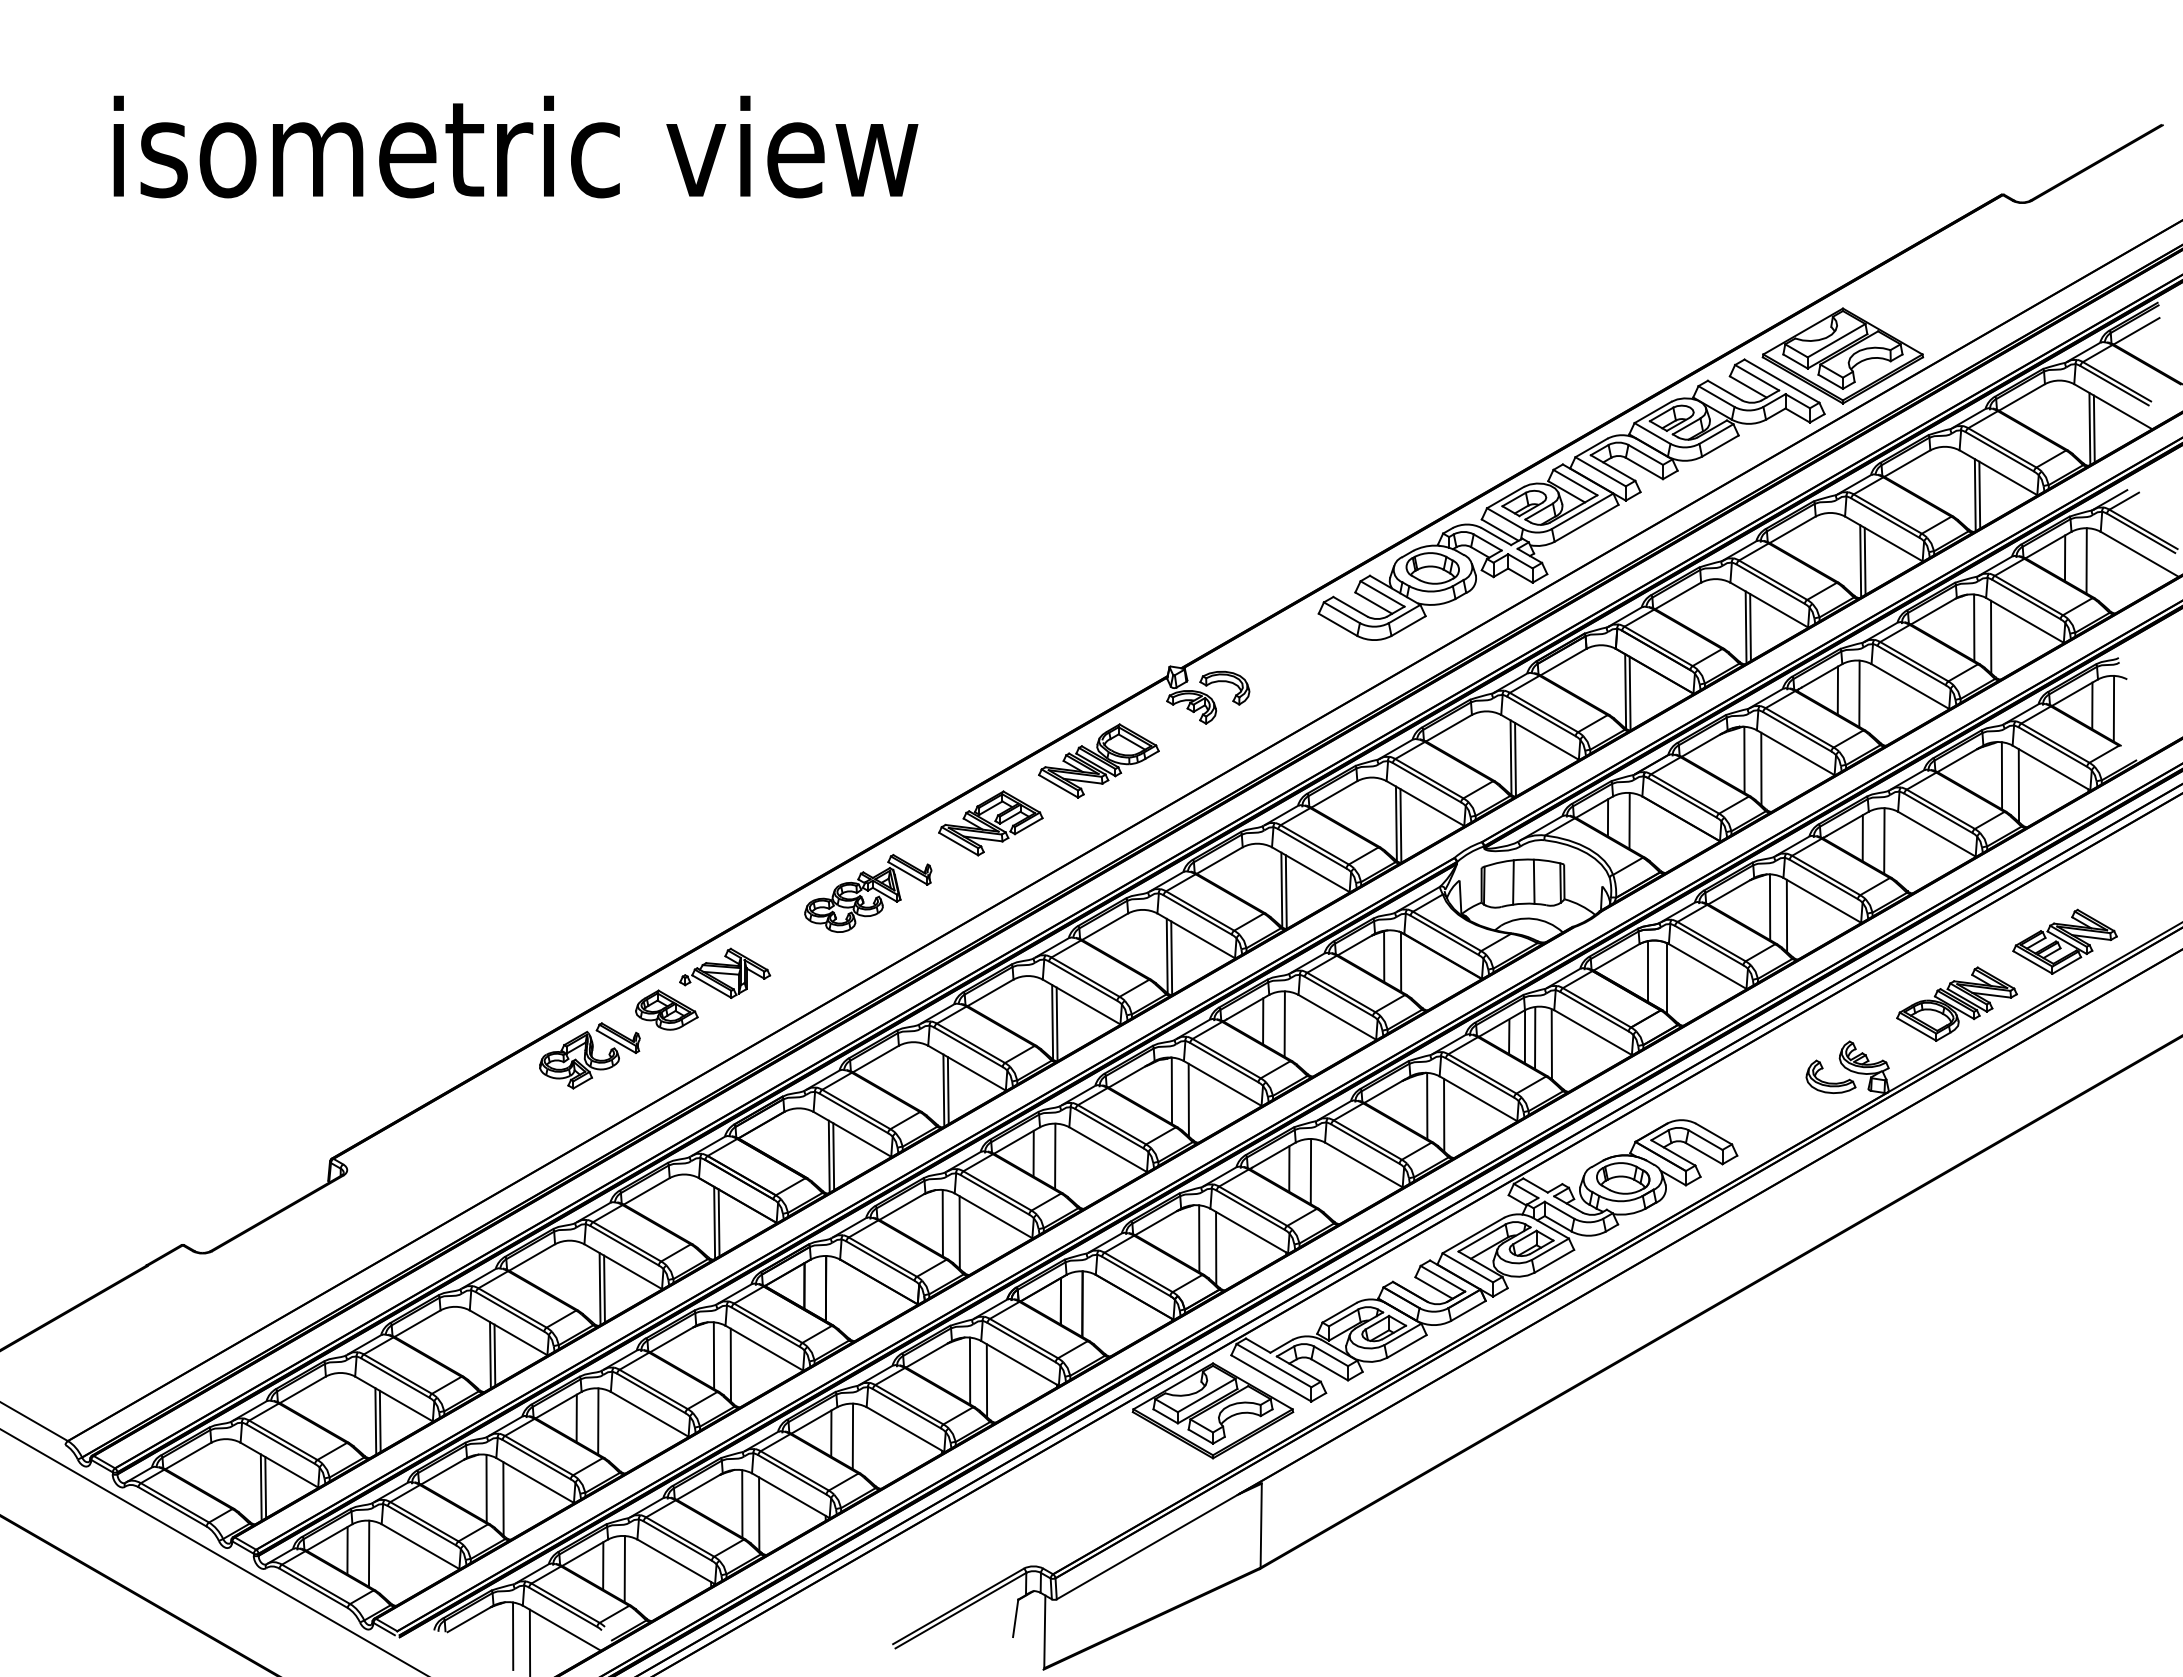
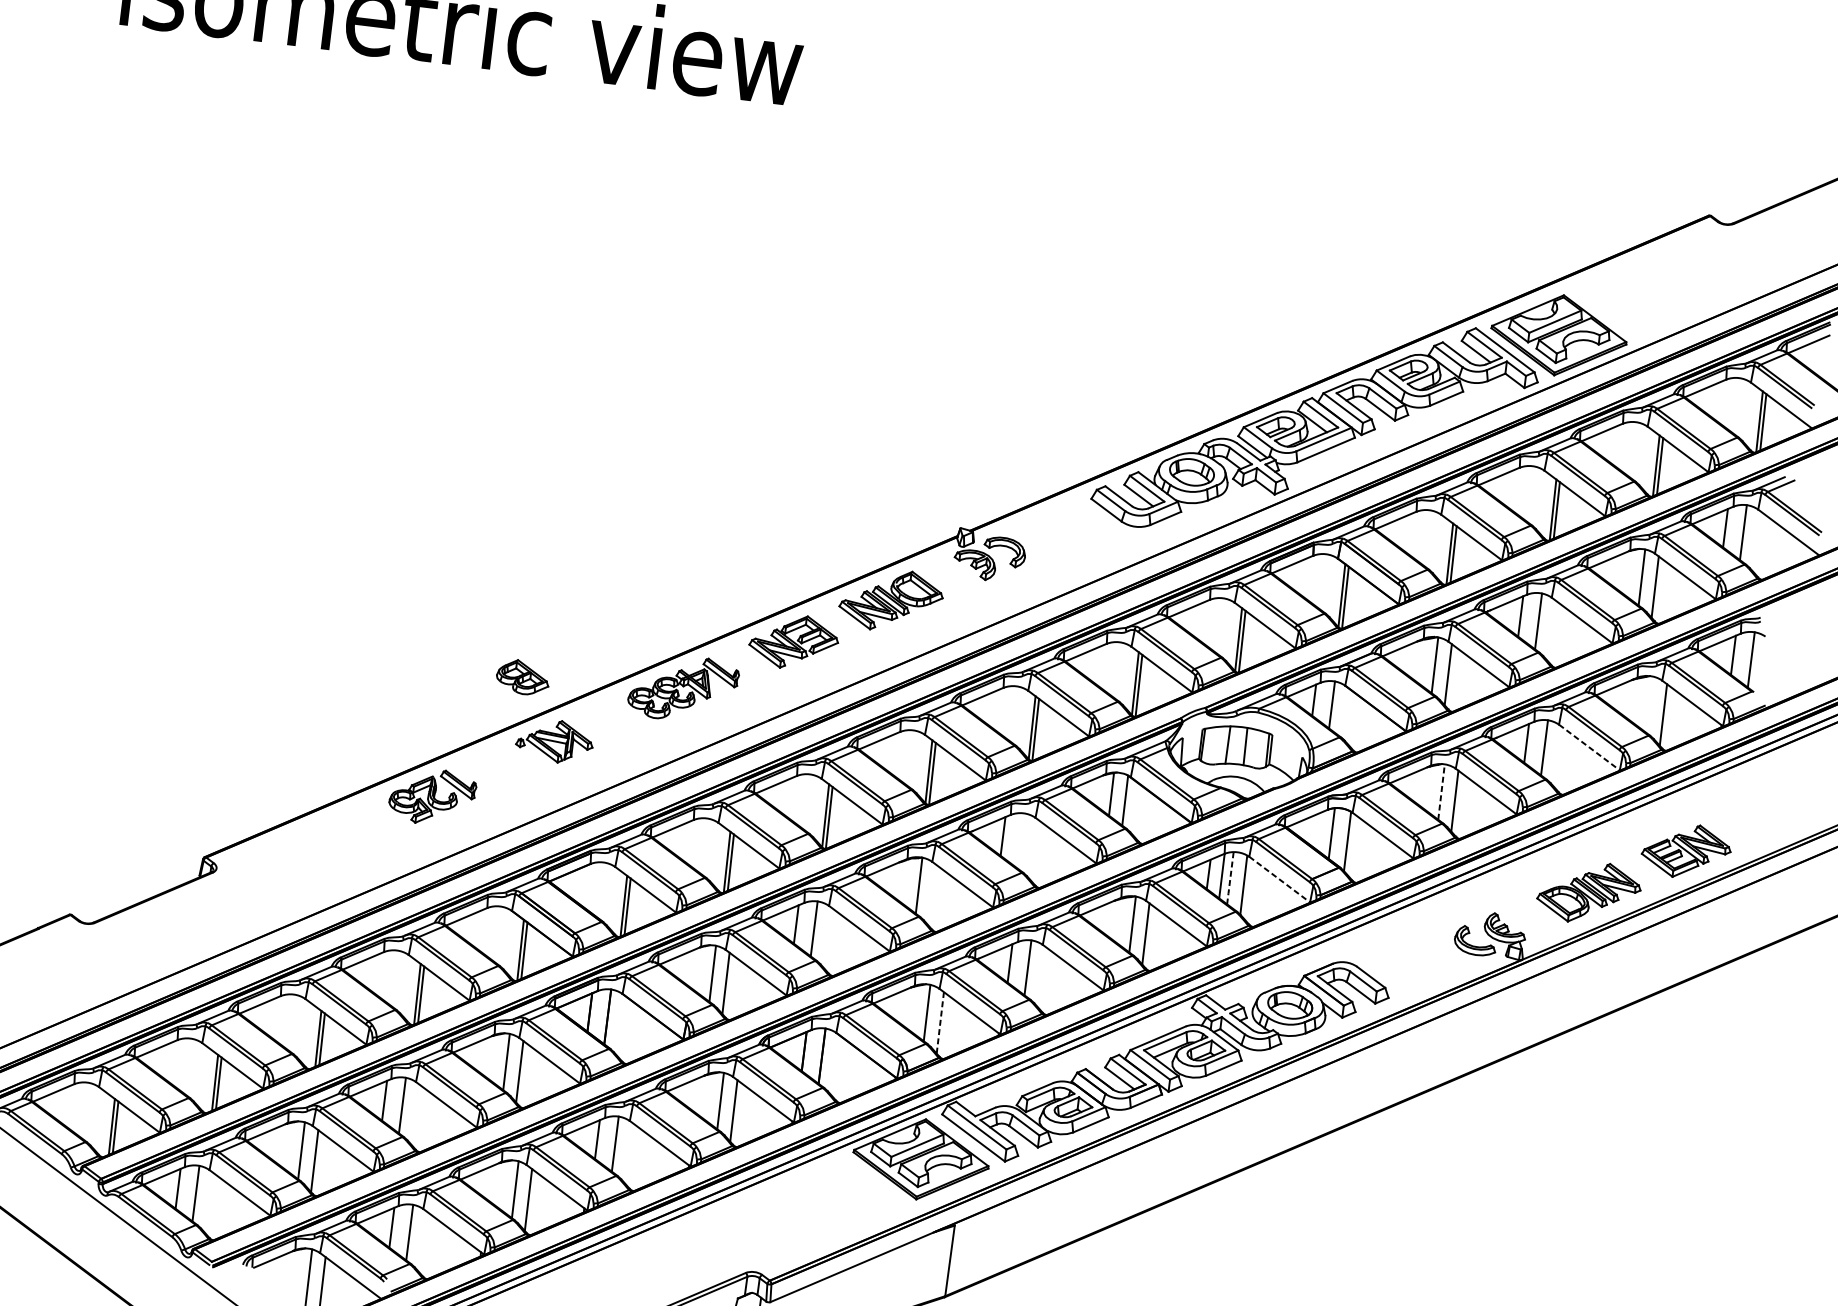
line: (2001, 775) -> (1649, 704), removed
line: (1936, 834) -> (1589, 747), solid -> dashed
line: (1770, 907) -> (1441, 792), solid -> dashed
part: (666, 1009) -> (522, 676), moved
line: (1284, 1023) -> (1020, 840), removed
line: (1593, 1032) -> (1280, 879), solid -> dashed
line: (1535, 1038) -> (1230, 878), solid -> dashed
line: (1188, 1099) -> (932, 894), removed
line: (1216, 1247) -> (940, 1022), solid -> dashed

